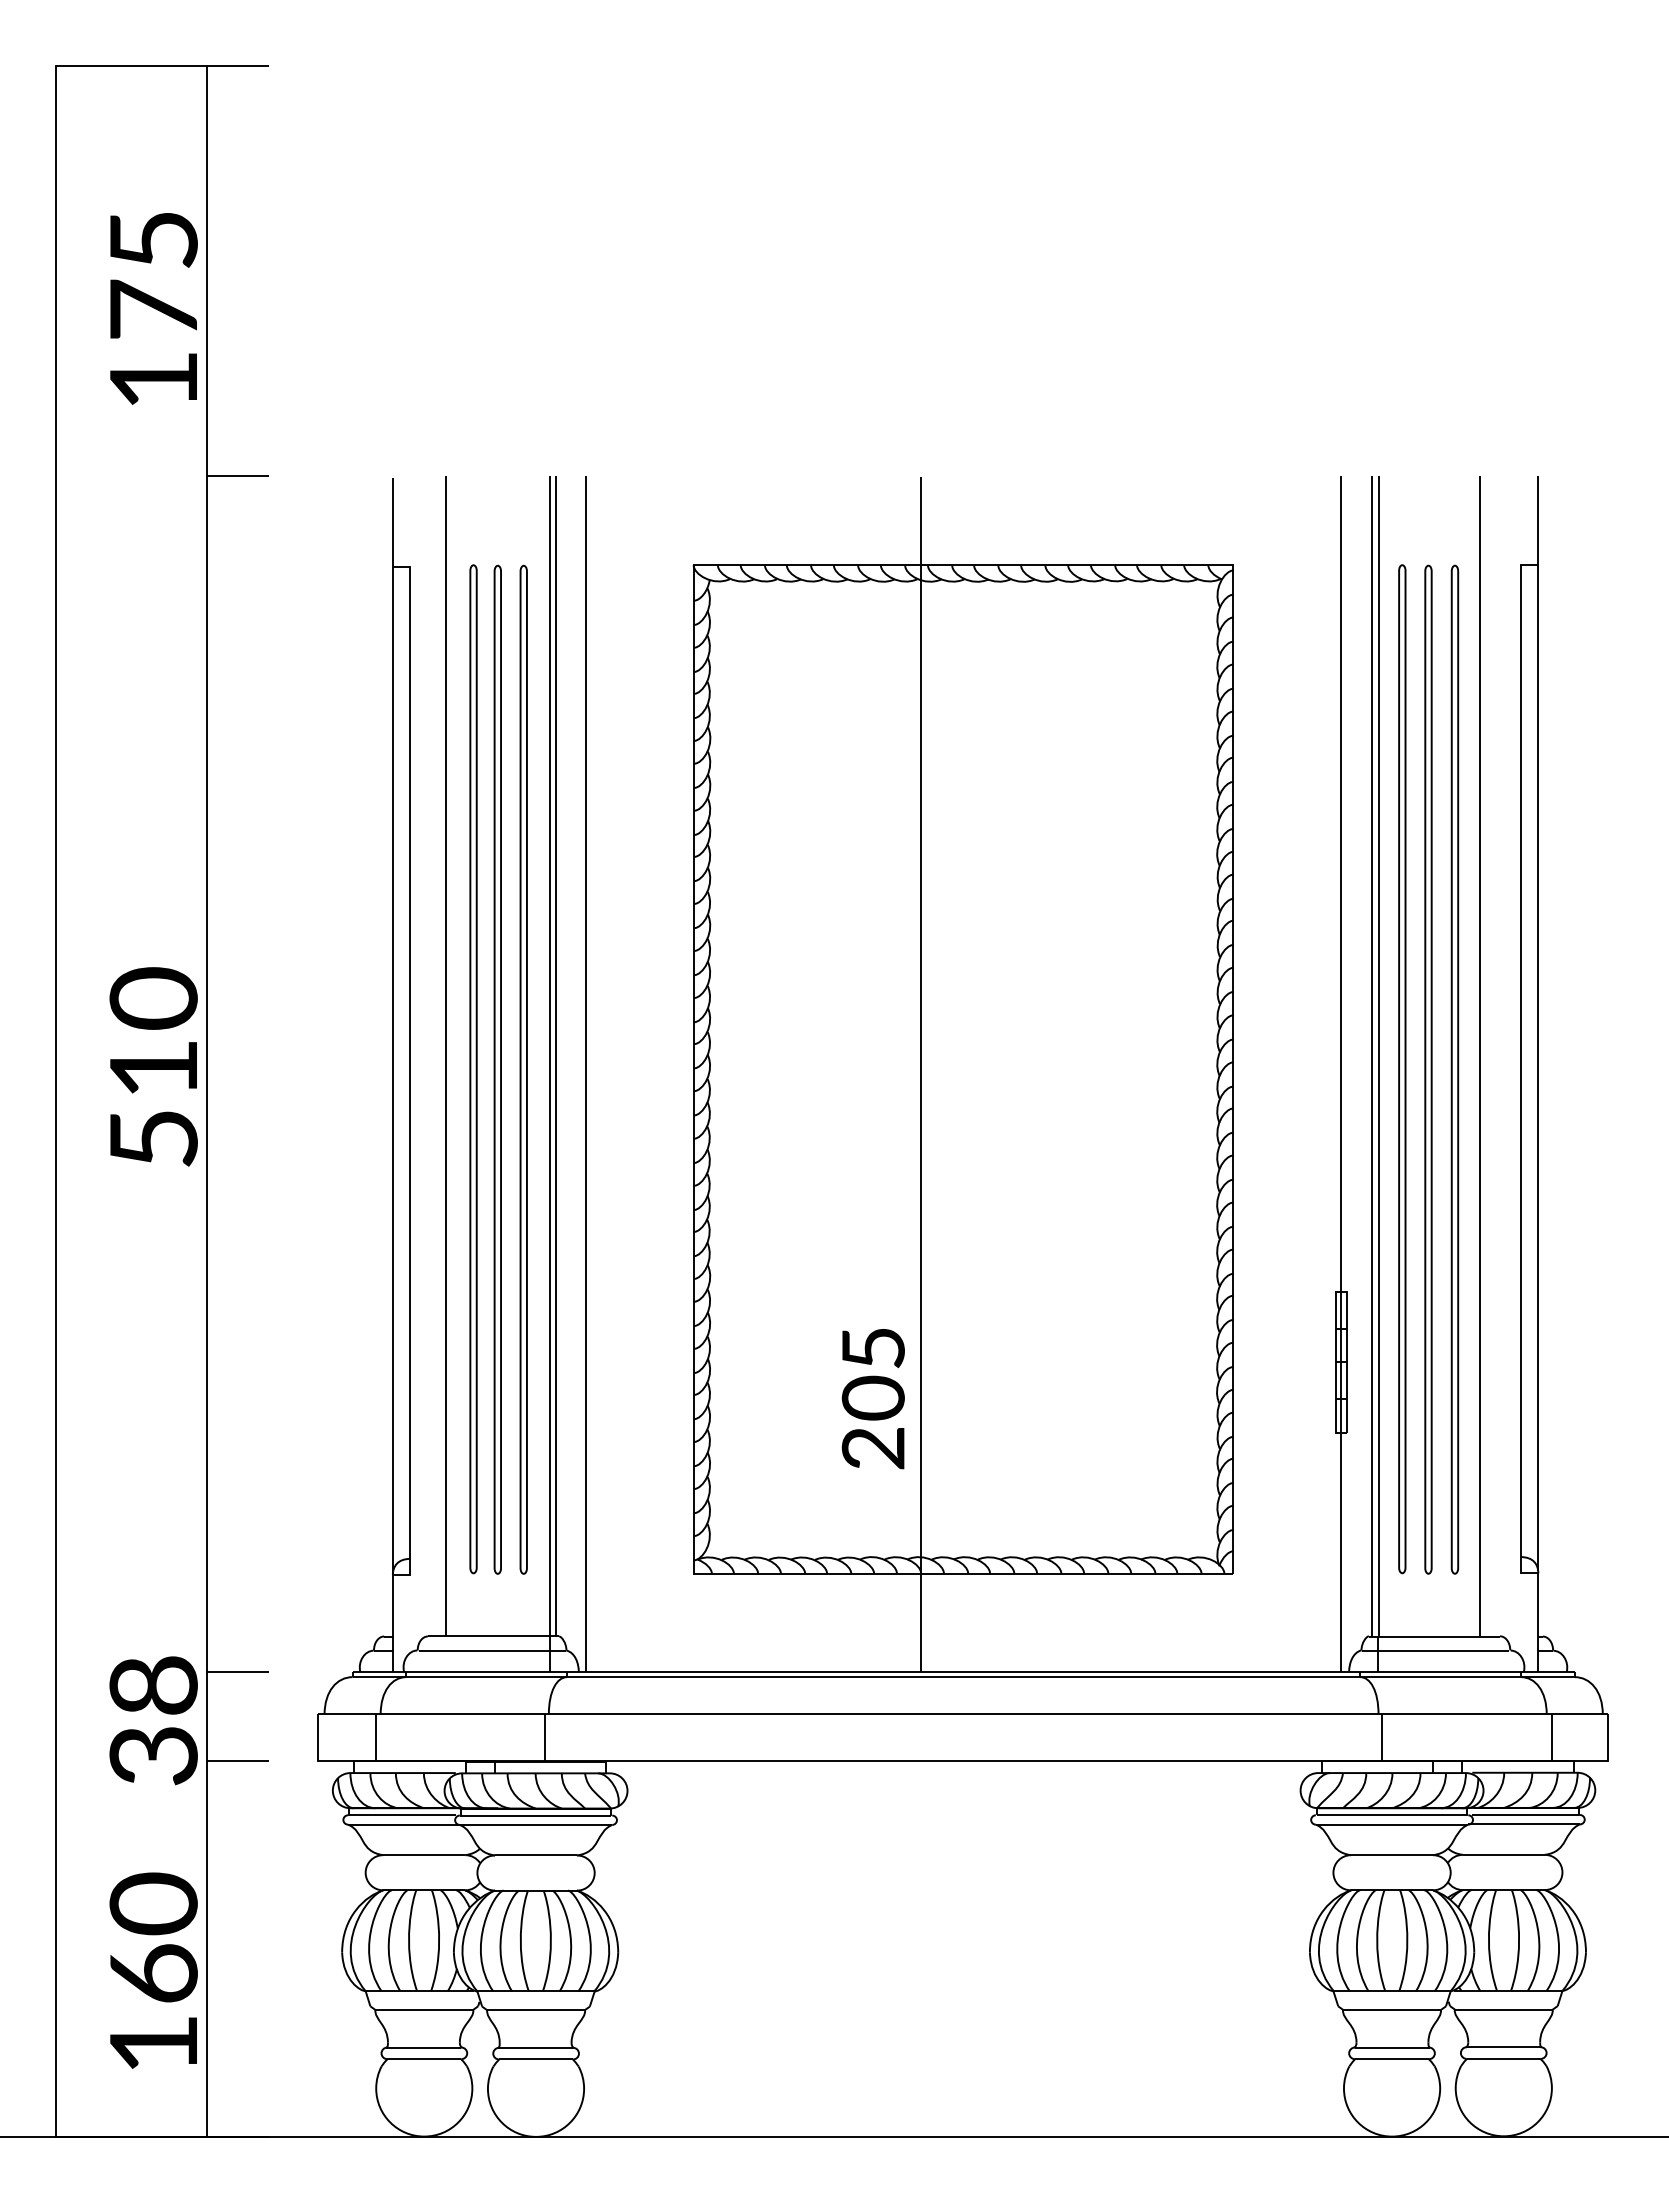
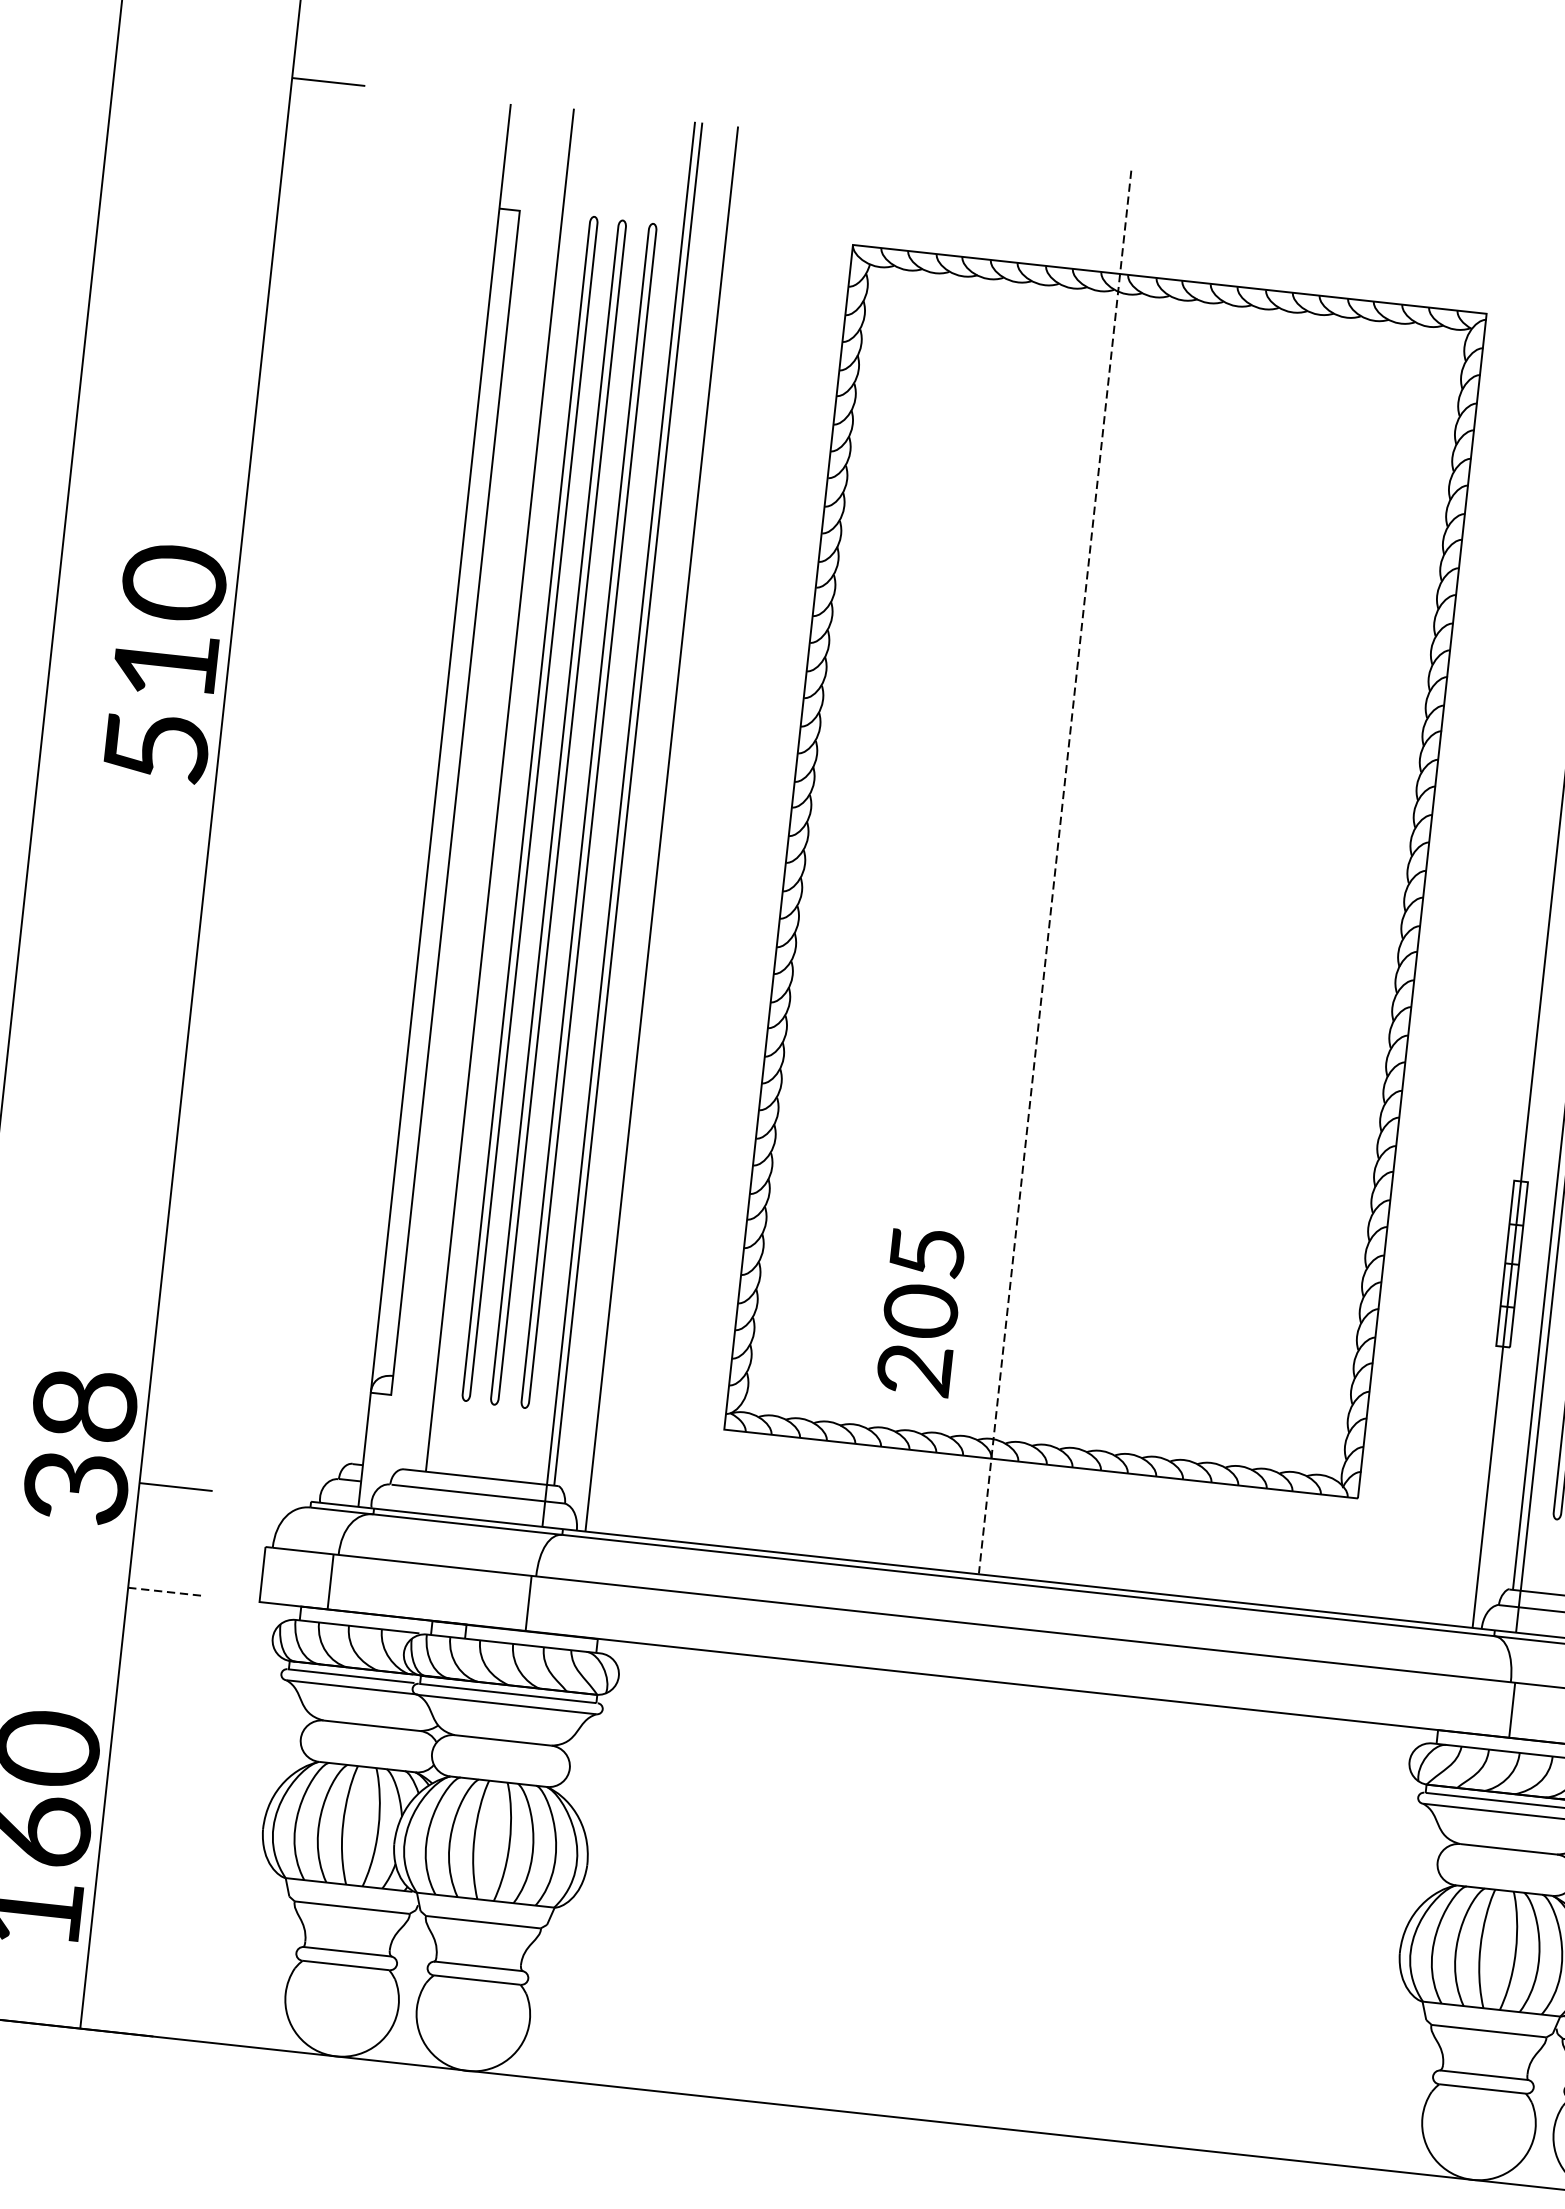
text: (153, 1066) -> (165, 662), moved
line: (921, 1074) -> (1055, 872), solid -> dashed
text: (872, 1399) -> (919, 1312), moved
text: (153, 1720) -> (80, 1446), moved
line: (238, 1761) -> (165, 1592), solid -> dashed

